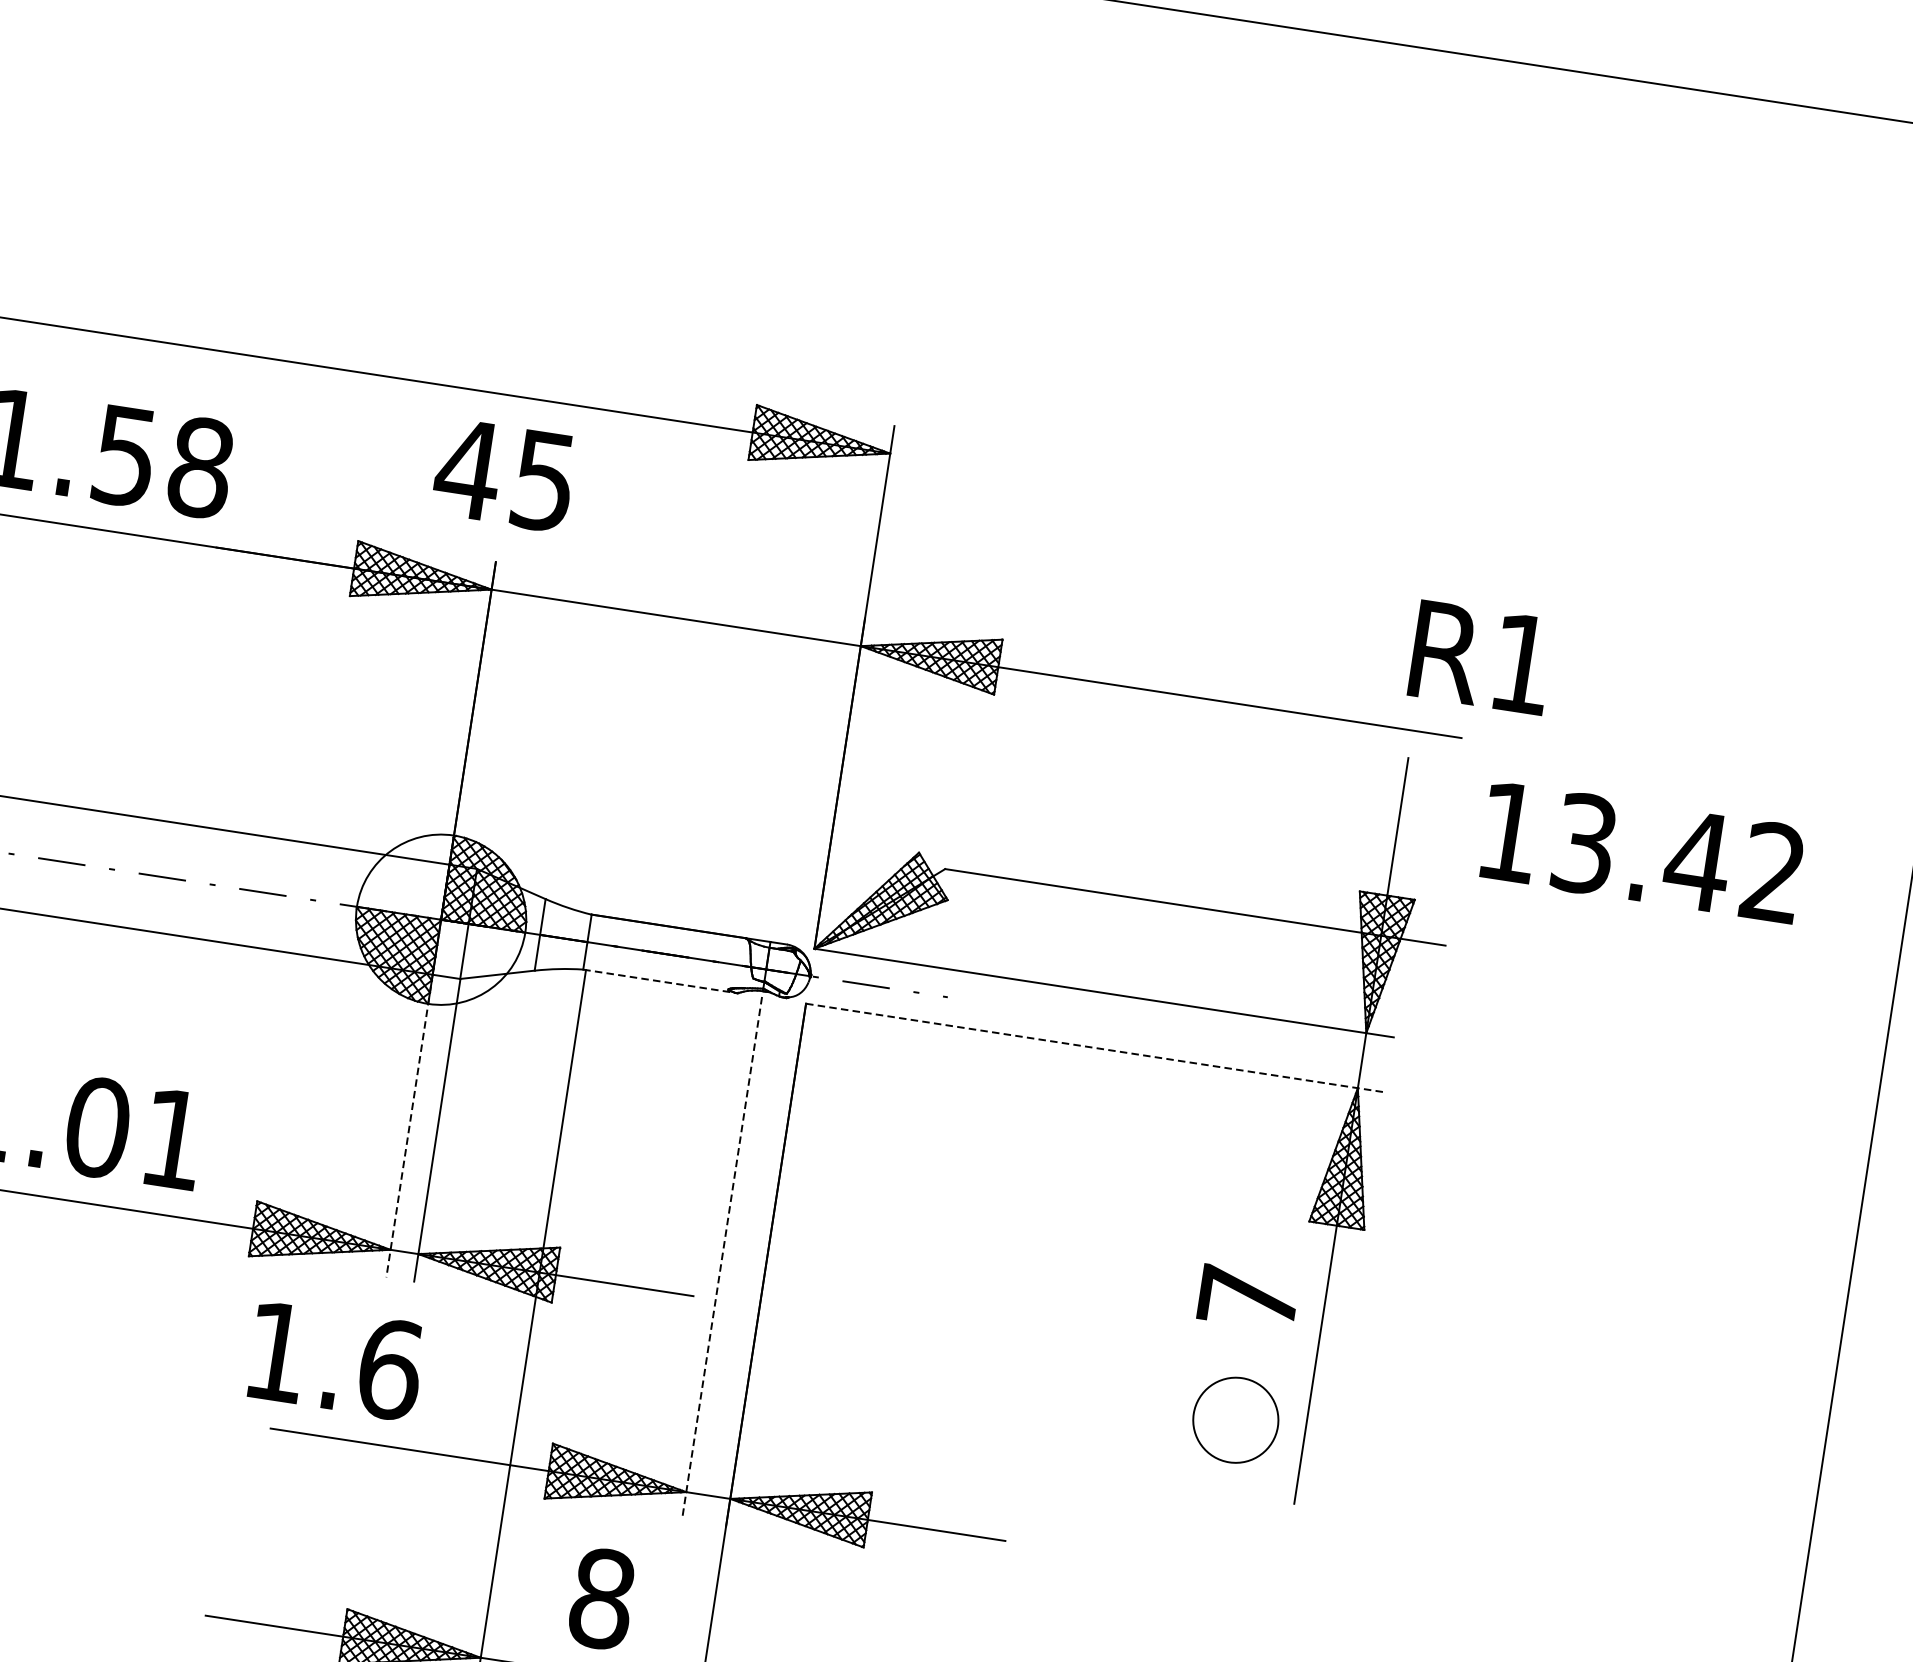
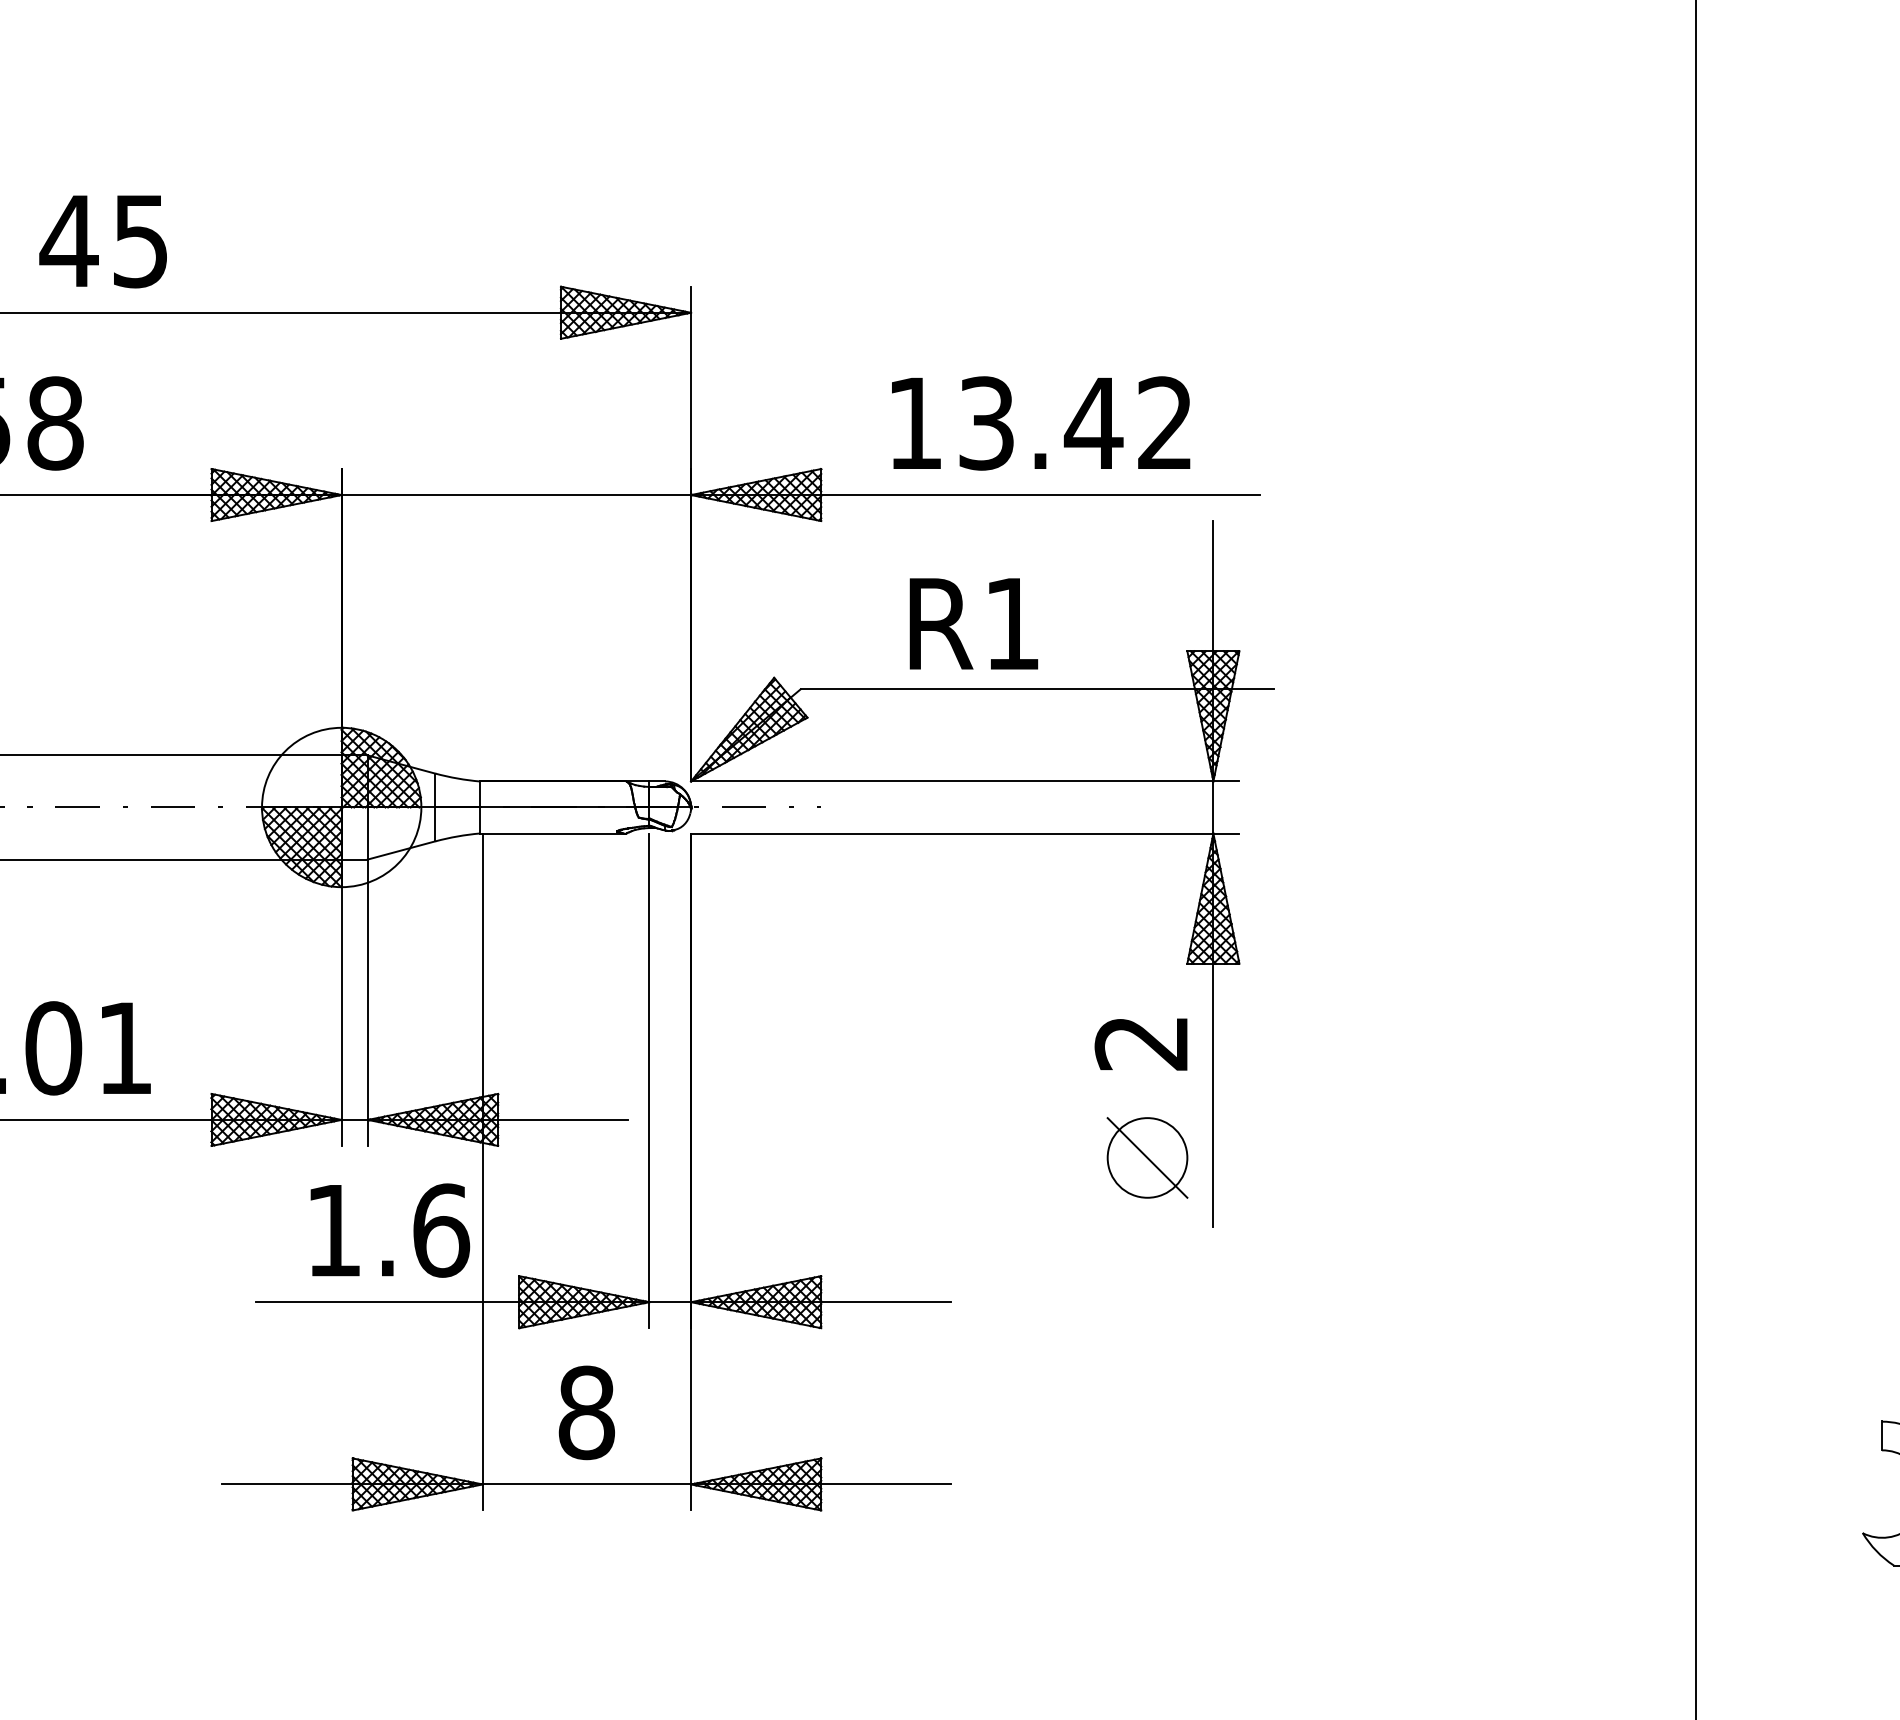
text: (503, 475) -> (102, 241), moved
text: (1481, 657) -> (973, 623), moved
text: (1642, 852) -> (1041, 423), moved
line: (660, 981) -> (553, 833), dashed -> solid
line: (1095, 1048) -> (965, 833), dashed -> solid
line: (409, 1126) -> (341, 1003), dashed -> solid
line: (722, 1258) -> (649, 1081), dashed -> solid
text: (1246, 1298) -> (1140, 1043), 7 -> 2
text: (336, 1361) -> (390, 1230), moved
line: (1235, 1419) -> (1147, 1157), added

